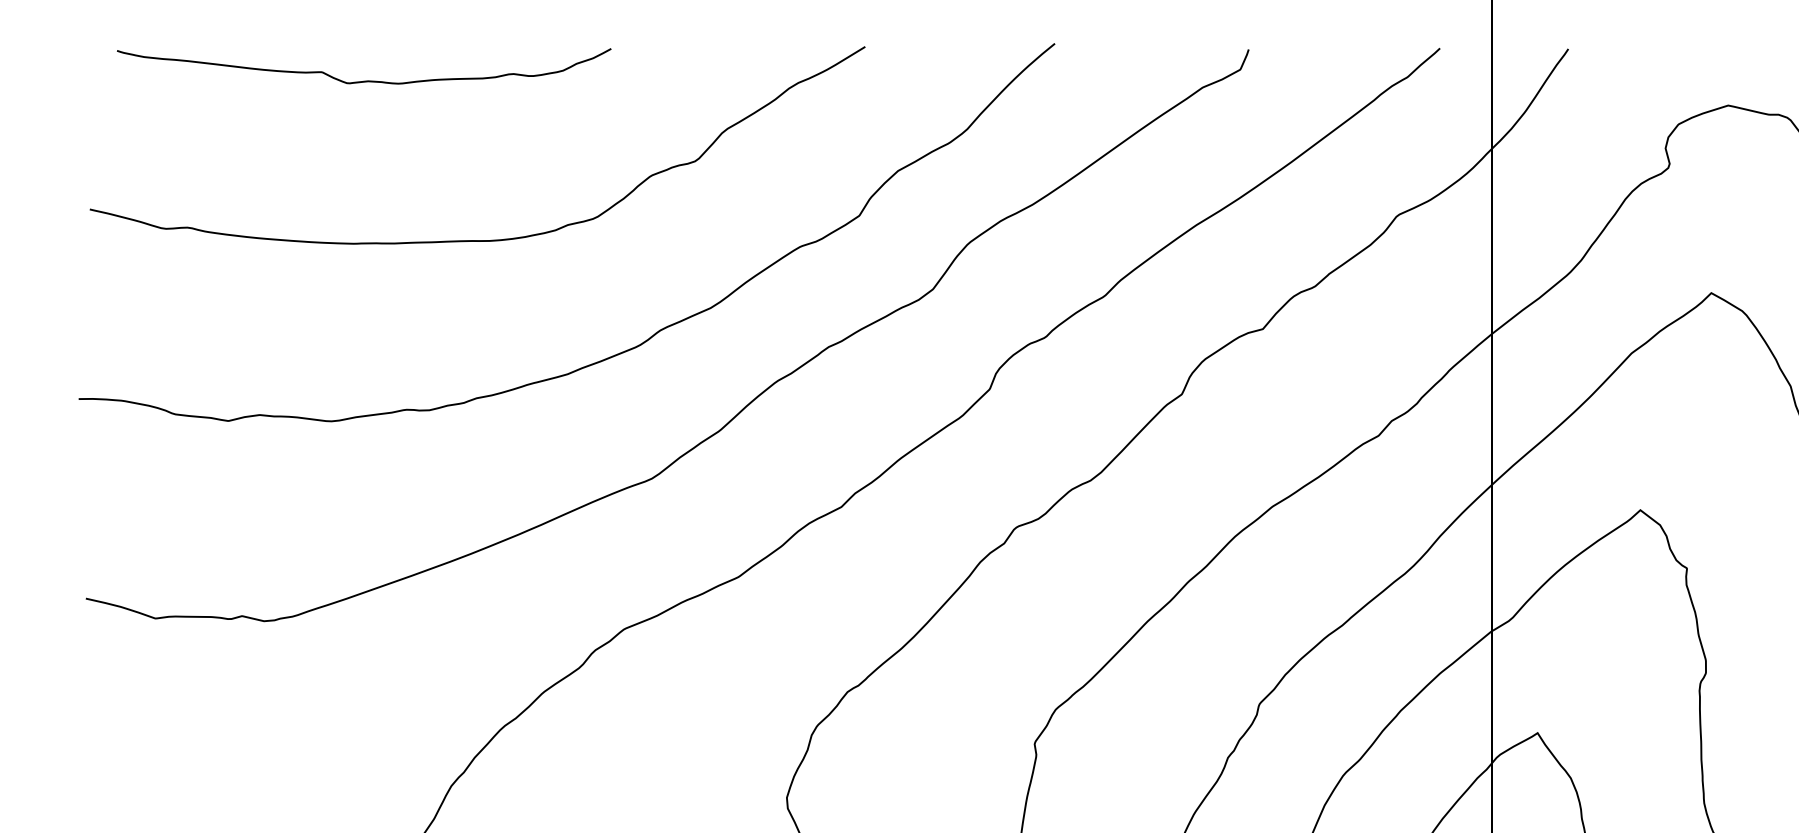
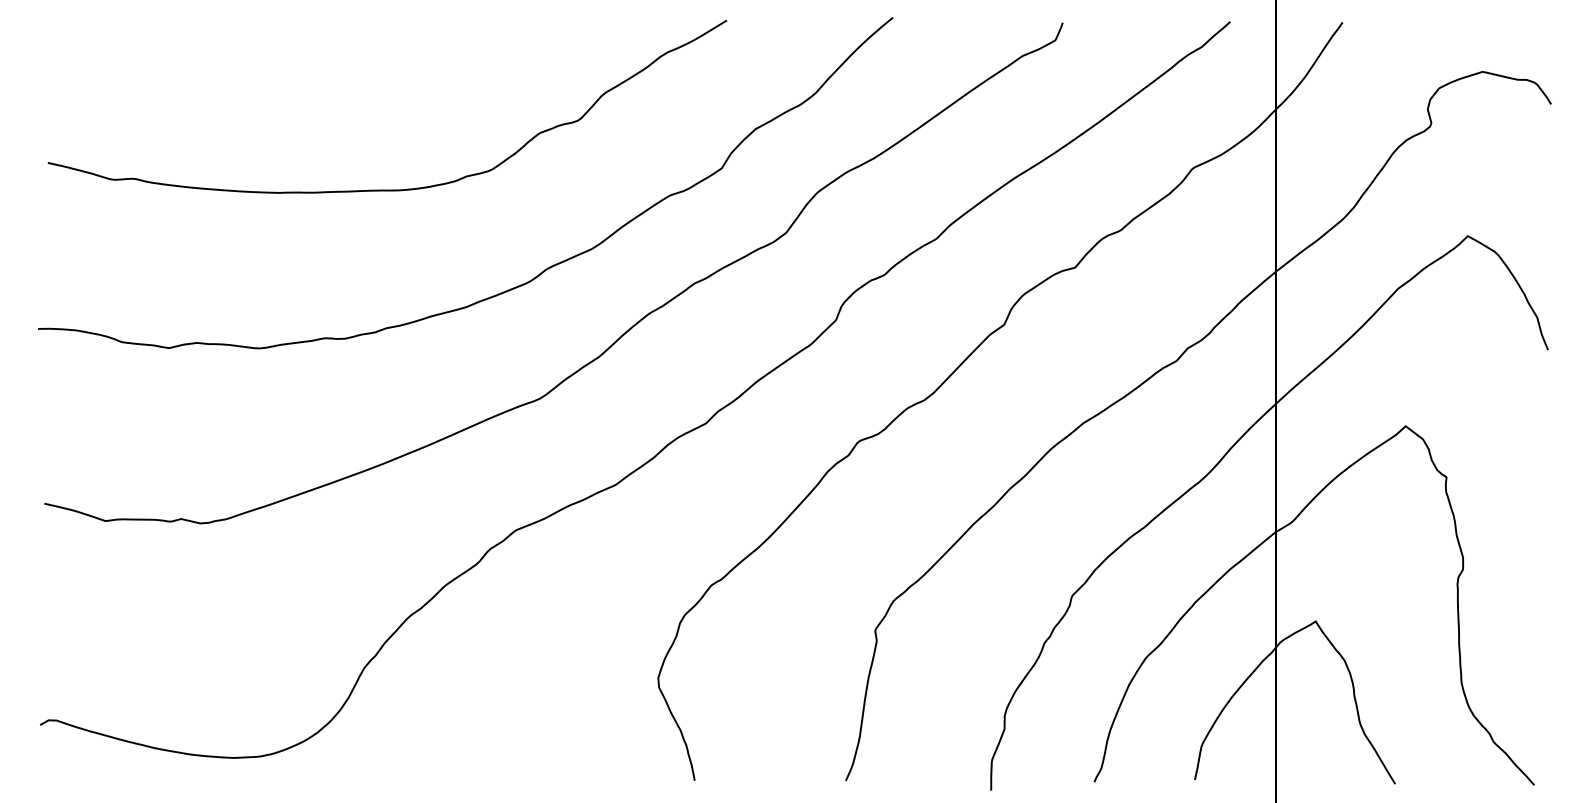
curve: (366, 80) -> (290, 49), removed

